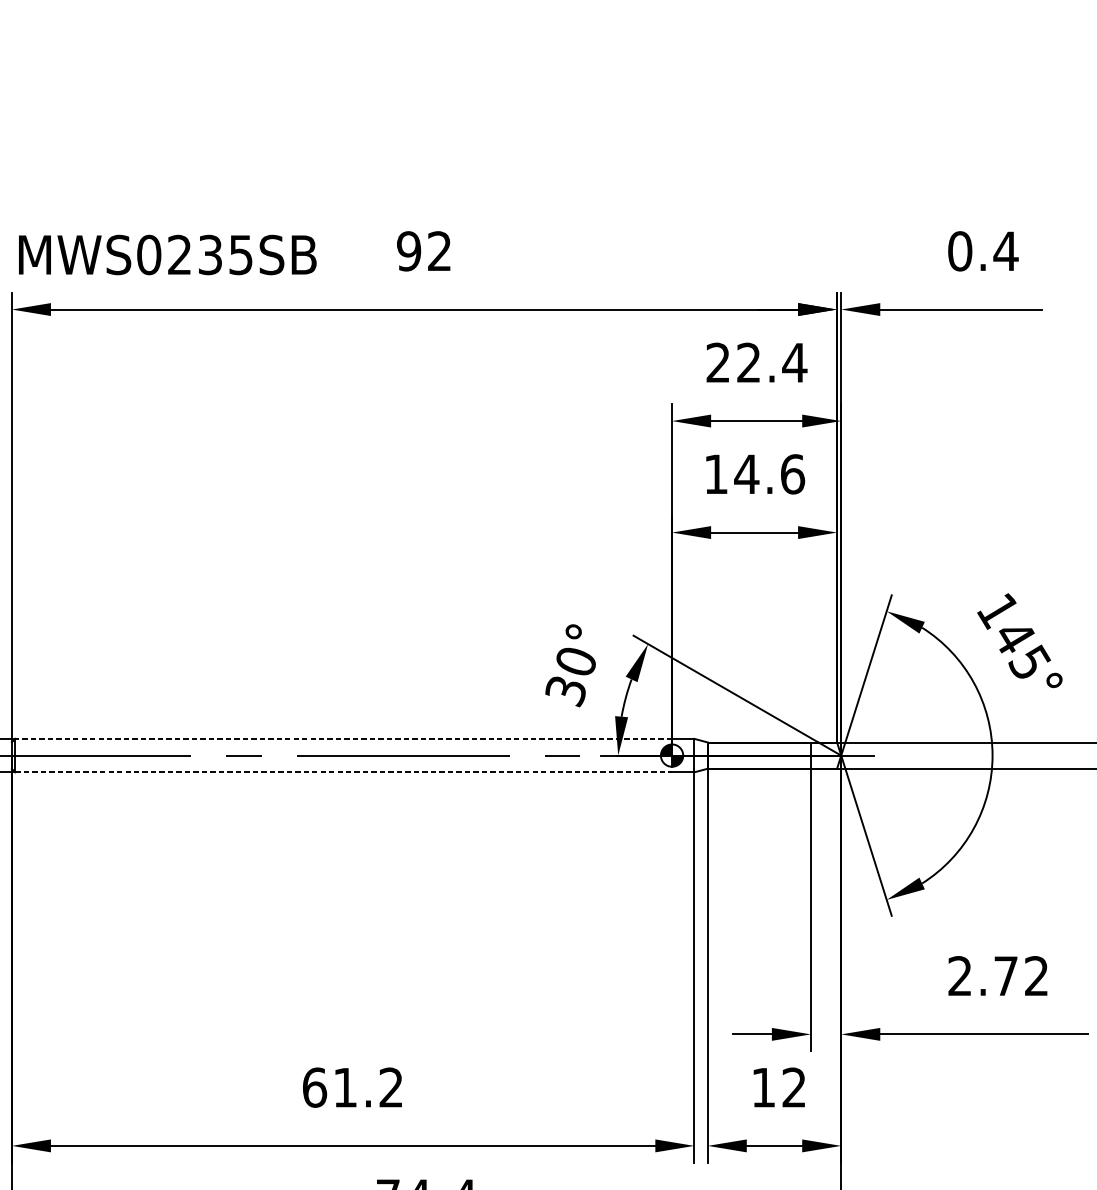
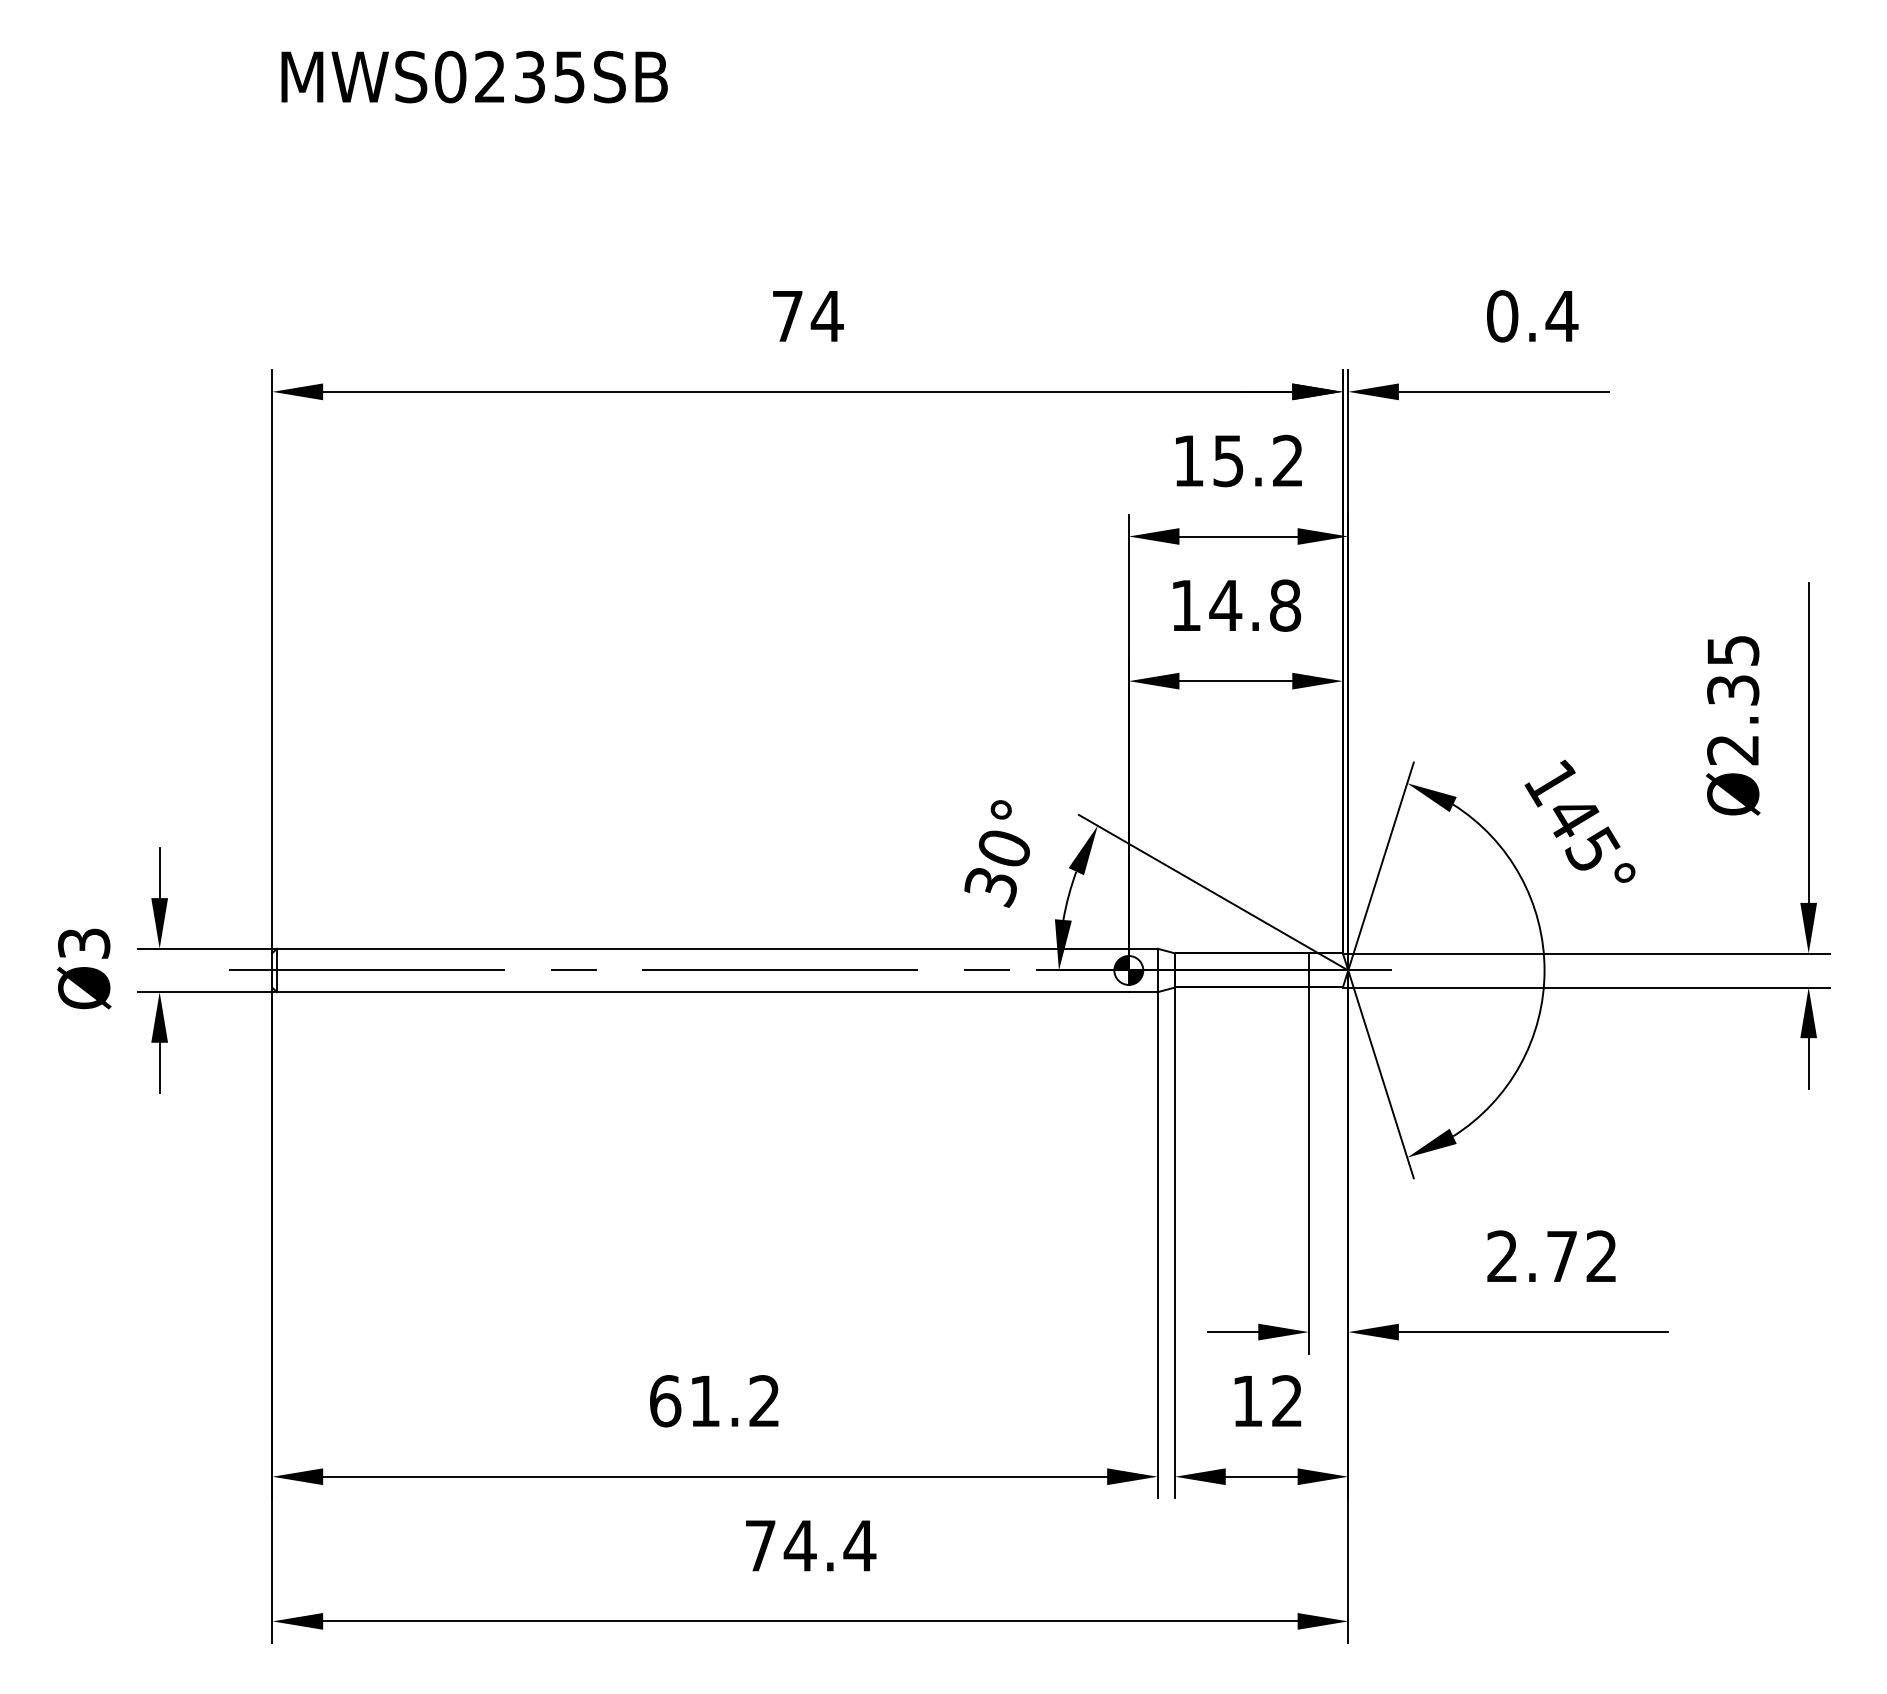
text: (424, 251) -> (807, 316), 92 -> 74
text: (167, 255) -> (474, 77), moved
text: (756, 362) -> (1238, 460), 22.4 -> 15.2
text: (792, 474) -> (1285, 605), 14.6 -> 14.8
line: (343, 738) -> (702, 948), dashed -> solid
line: (343, 772) -> (702, 992), dashed -> solid

